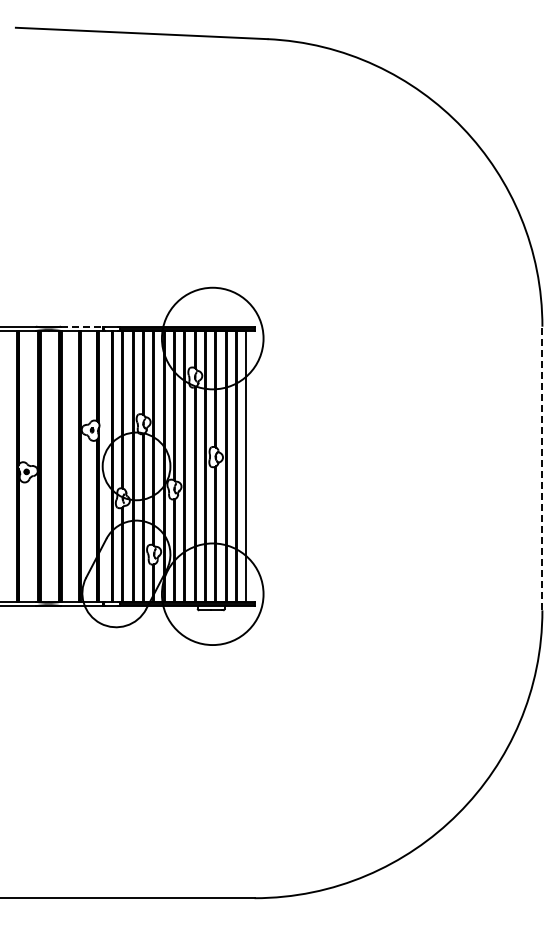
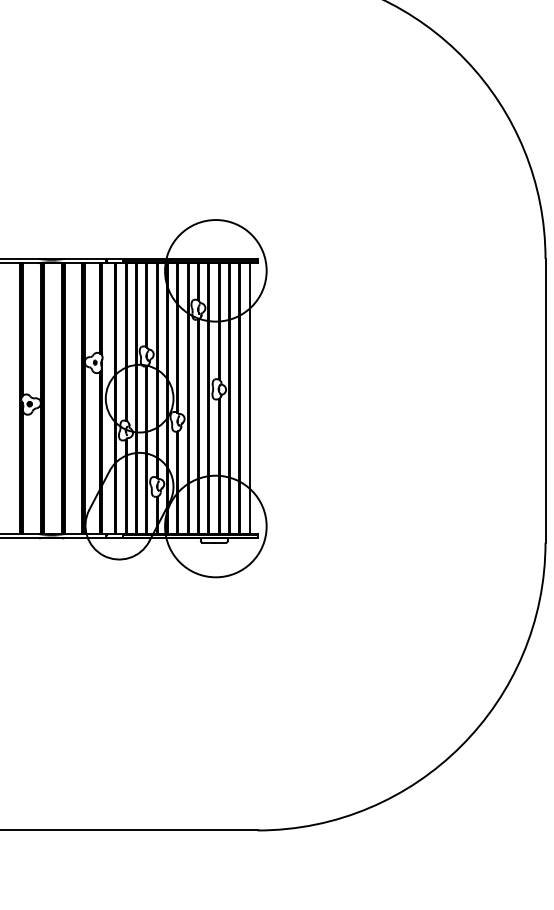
line: (81, 326) -> (84, 258), dashed -> solid
line: (542, 468) -> (545, 400), dashed -> solid

